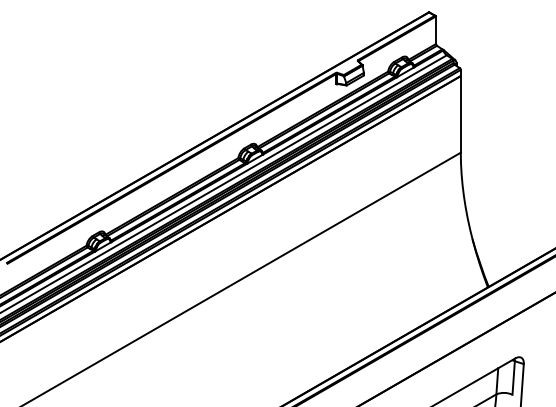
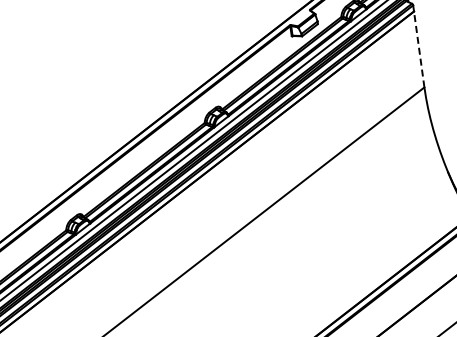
line: (460, 113) -> (418, 48), solid -> dashed

